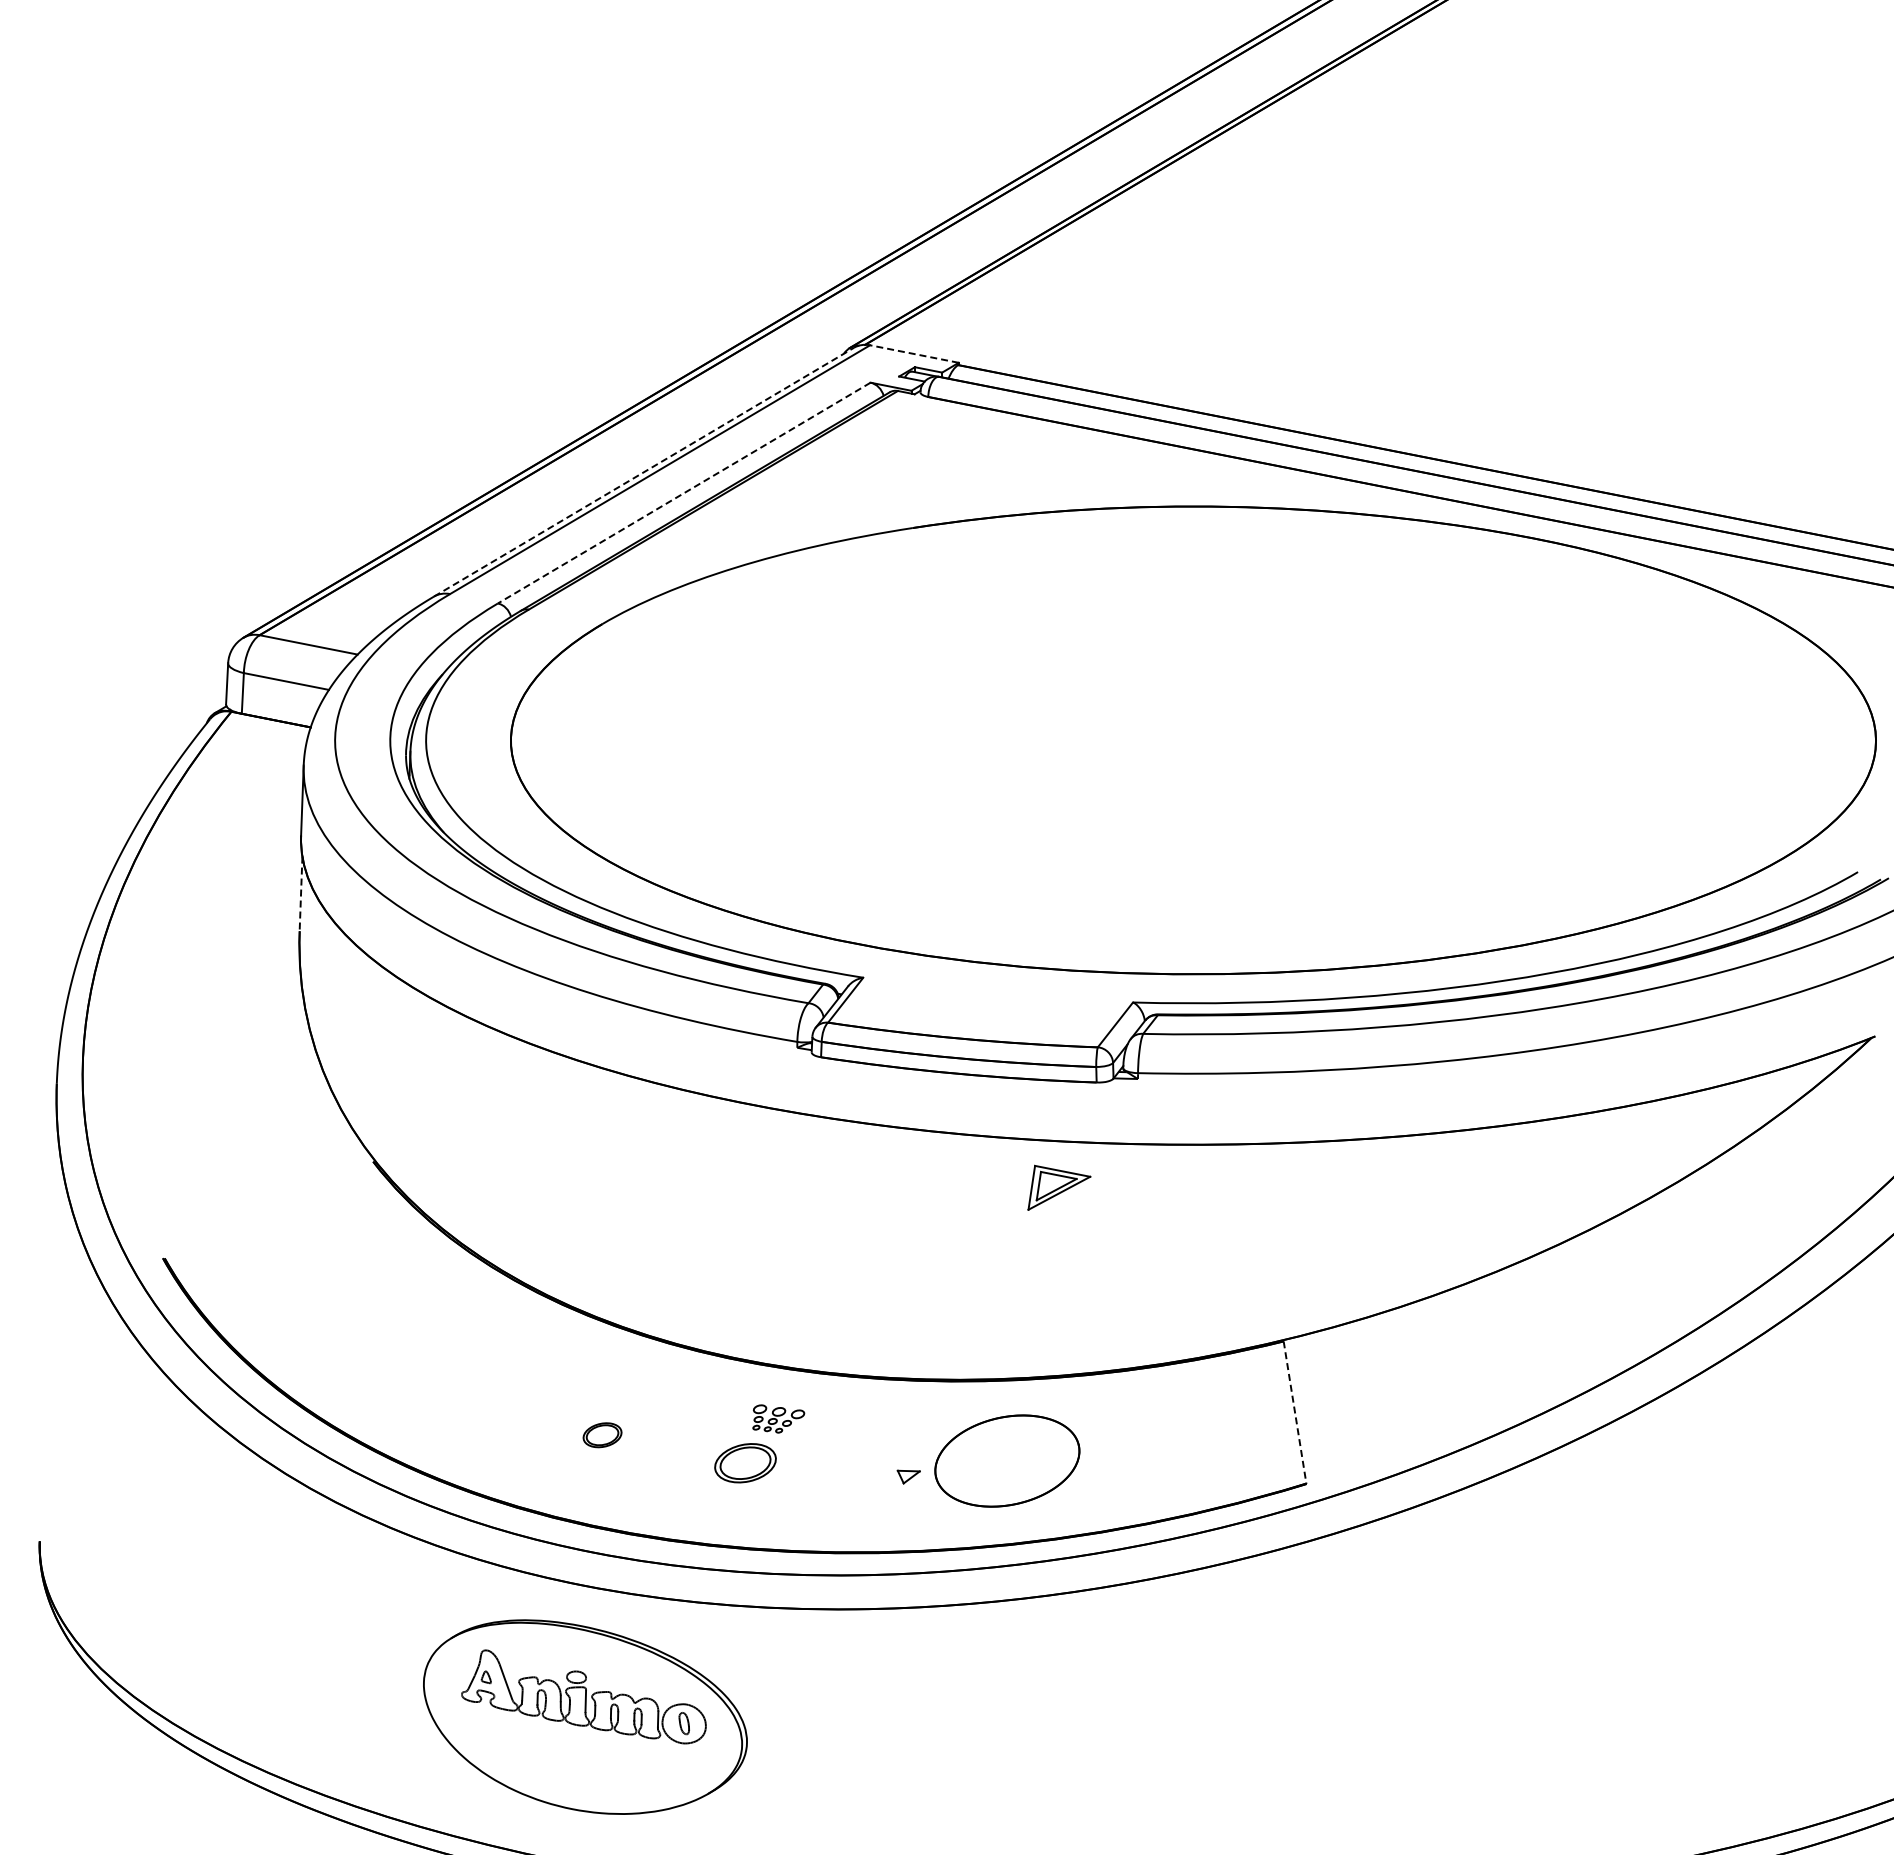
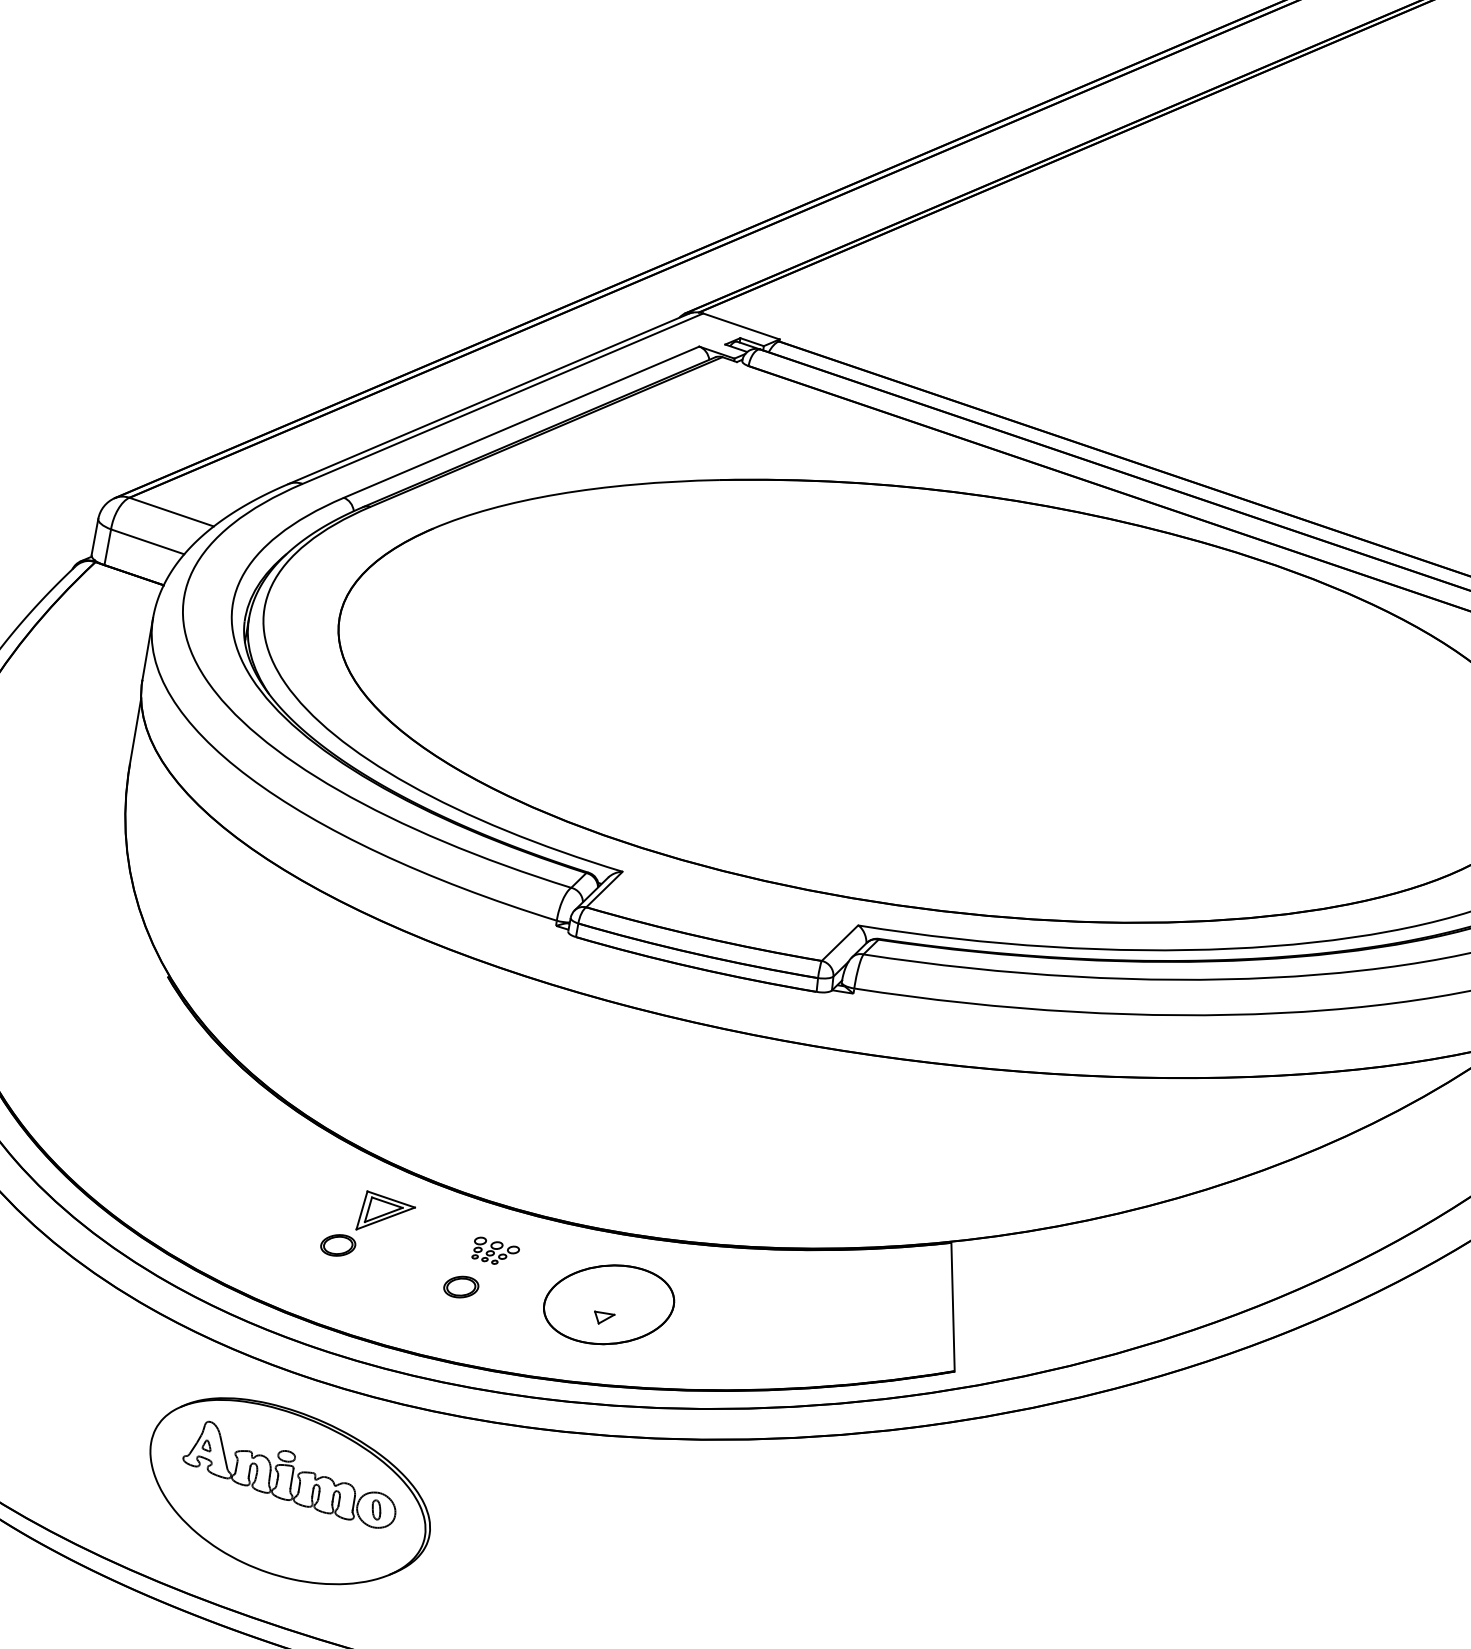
line: (913, 353) -> (740, 325), dashed -> solid
line: (644, 471) -> (488, 398), dashed -> solid
line: (684, 493) -> (521, 422), dashed -> solid
line: (301, 894) -> (135, 731), dashed -> solid
part: (1059, 1187) -> (386, 1213), moved
line: (1295, 1413) -> (953, 1307), dashed -> solid
part: (1007, 1460) -> (609, 1304), moved
part: (745, 1463) -> (461, 1287), size x0.62

